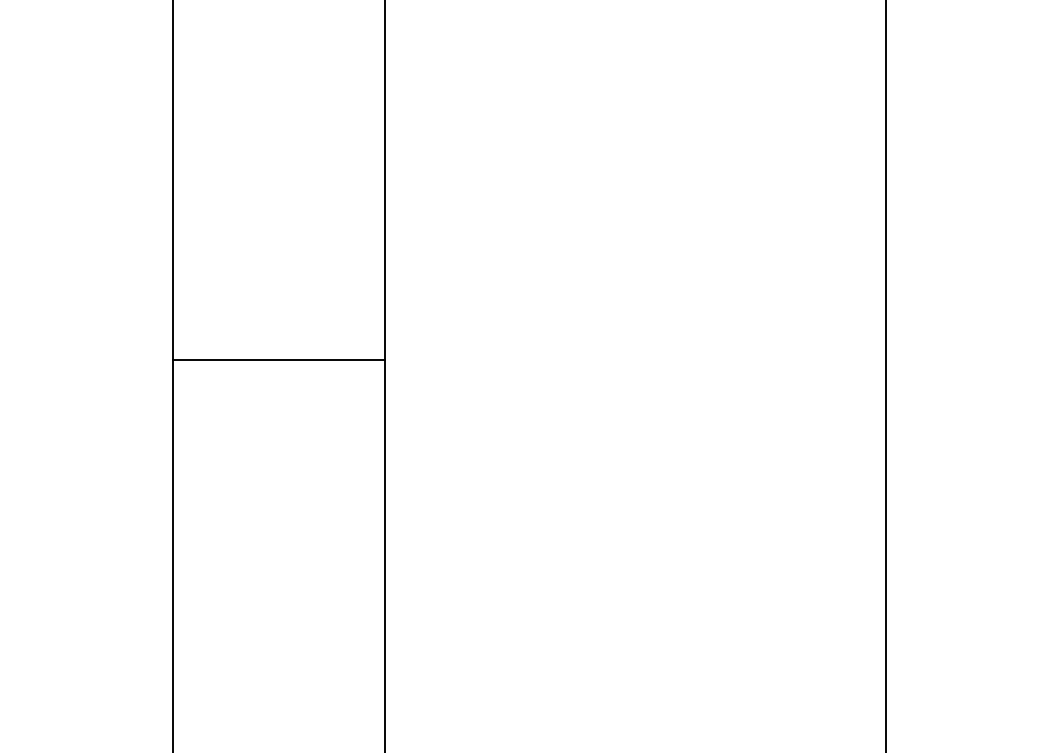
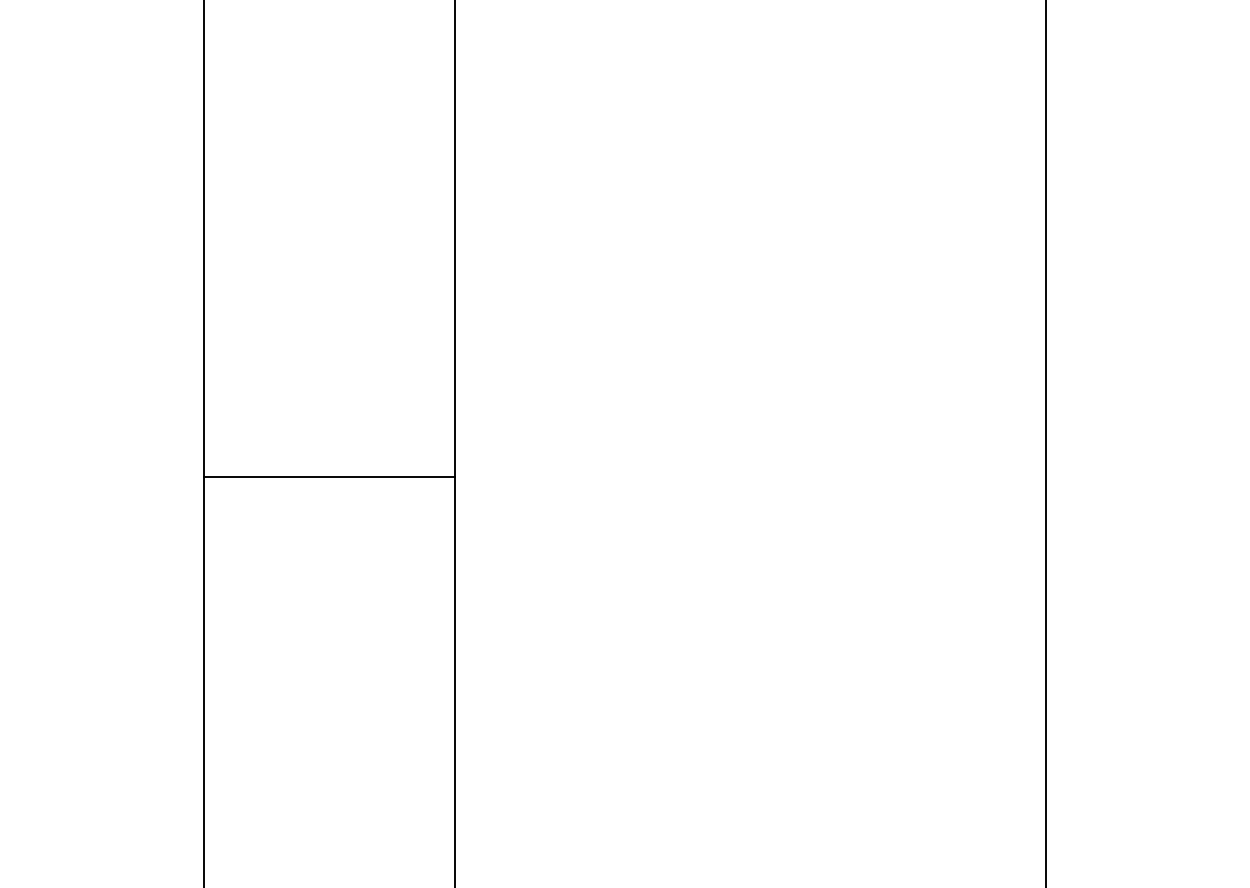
line: (278, 359) -> (328, 476), moved

